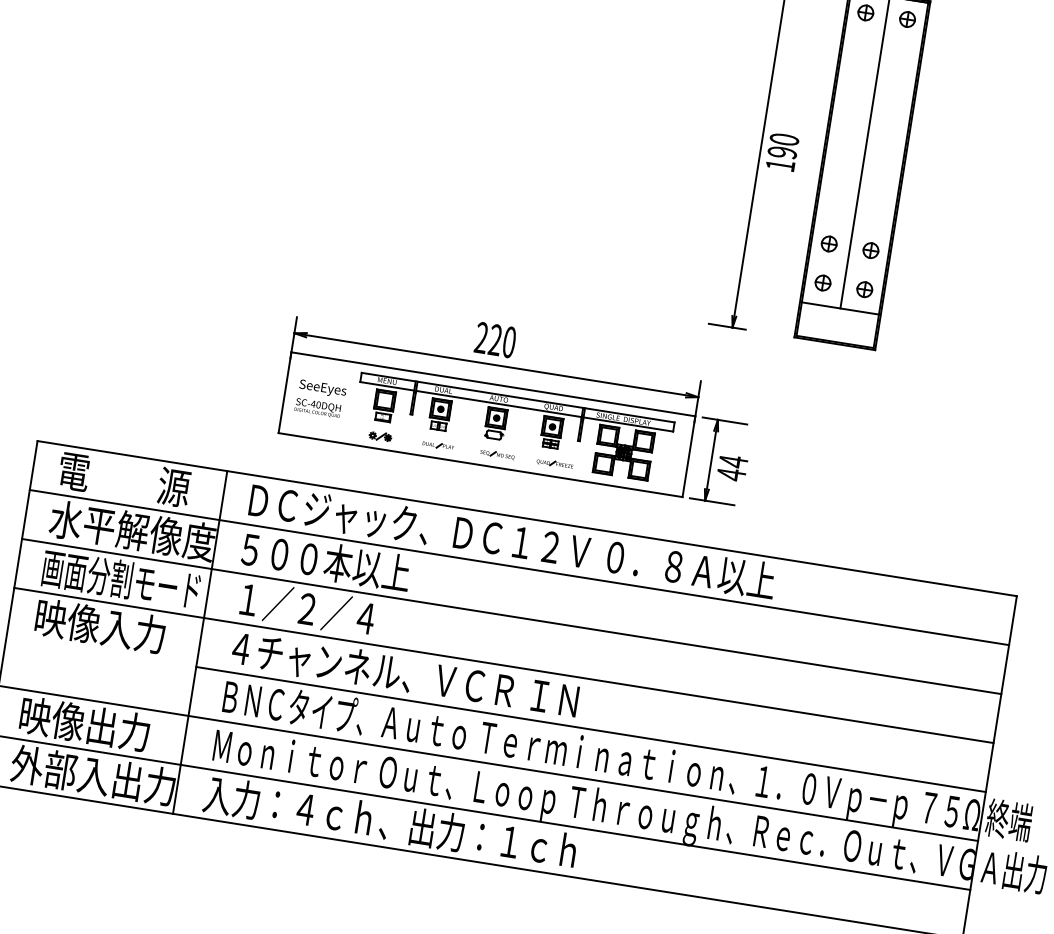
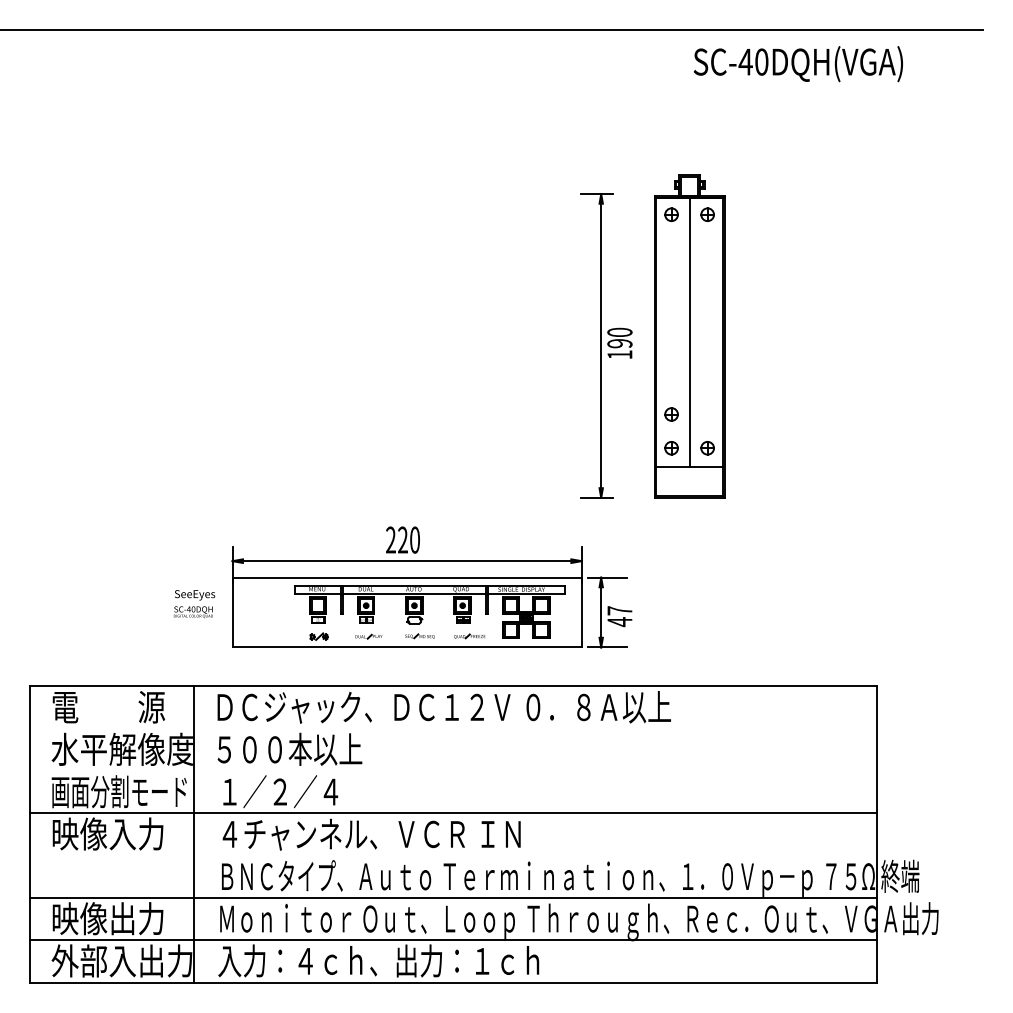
part: (870, 250) -> (707, 414), removed
text: (320, 399) -> (194, 604), moved
text: (733, 461) -> (619, 610), 44 -> 47
line: (519, 567) -> (453, 728), removed
line: (511, 617) -> (453, 771), removed
line: (590, 729) -> (535, 855), removed

